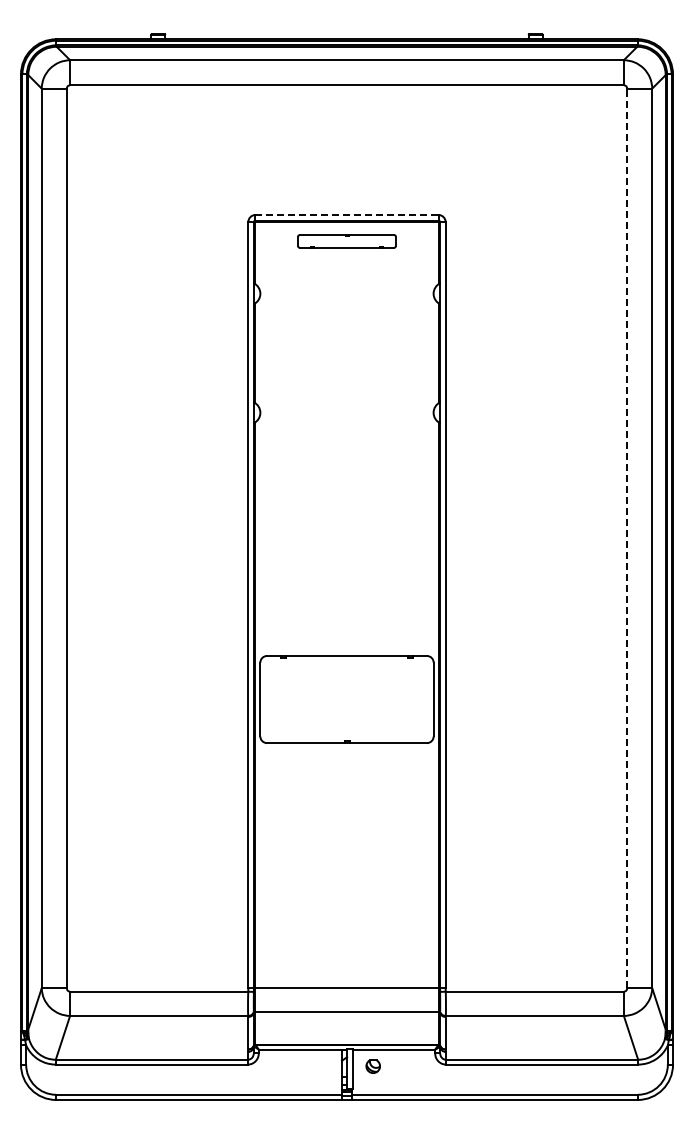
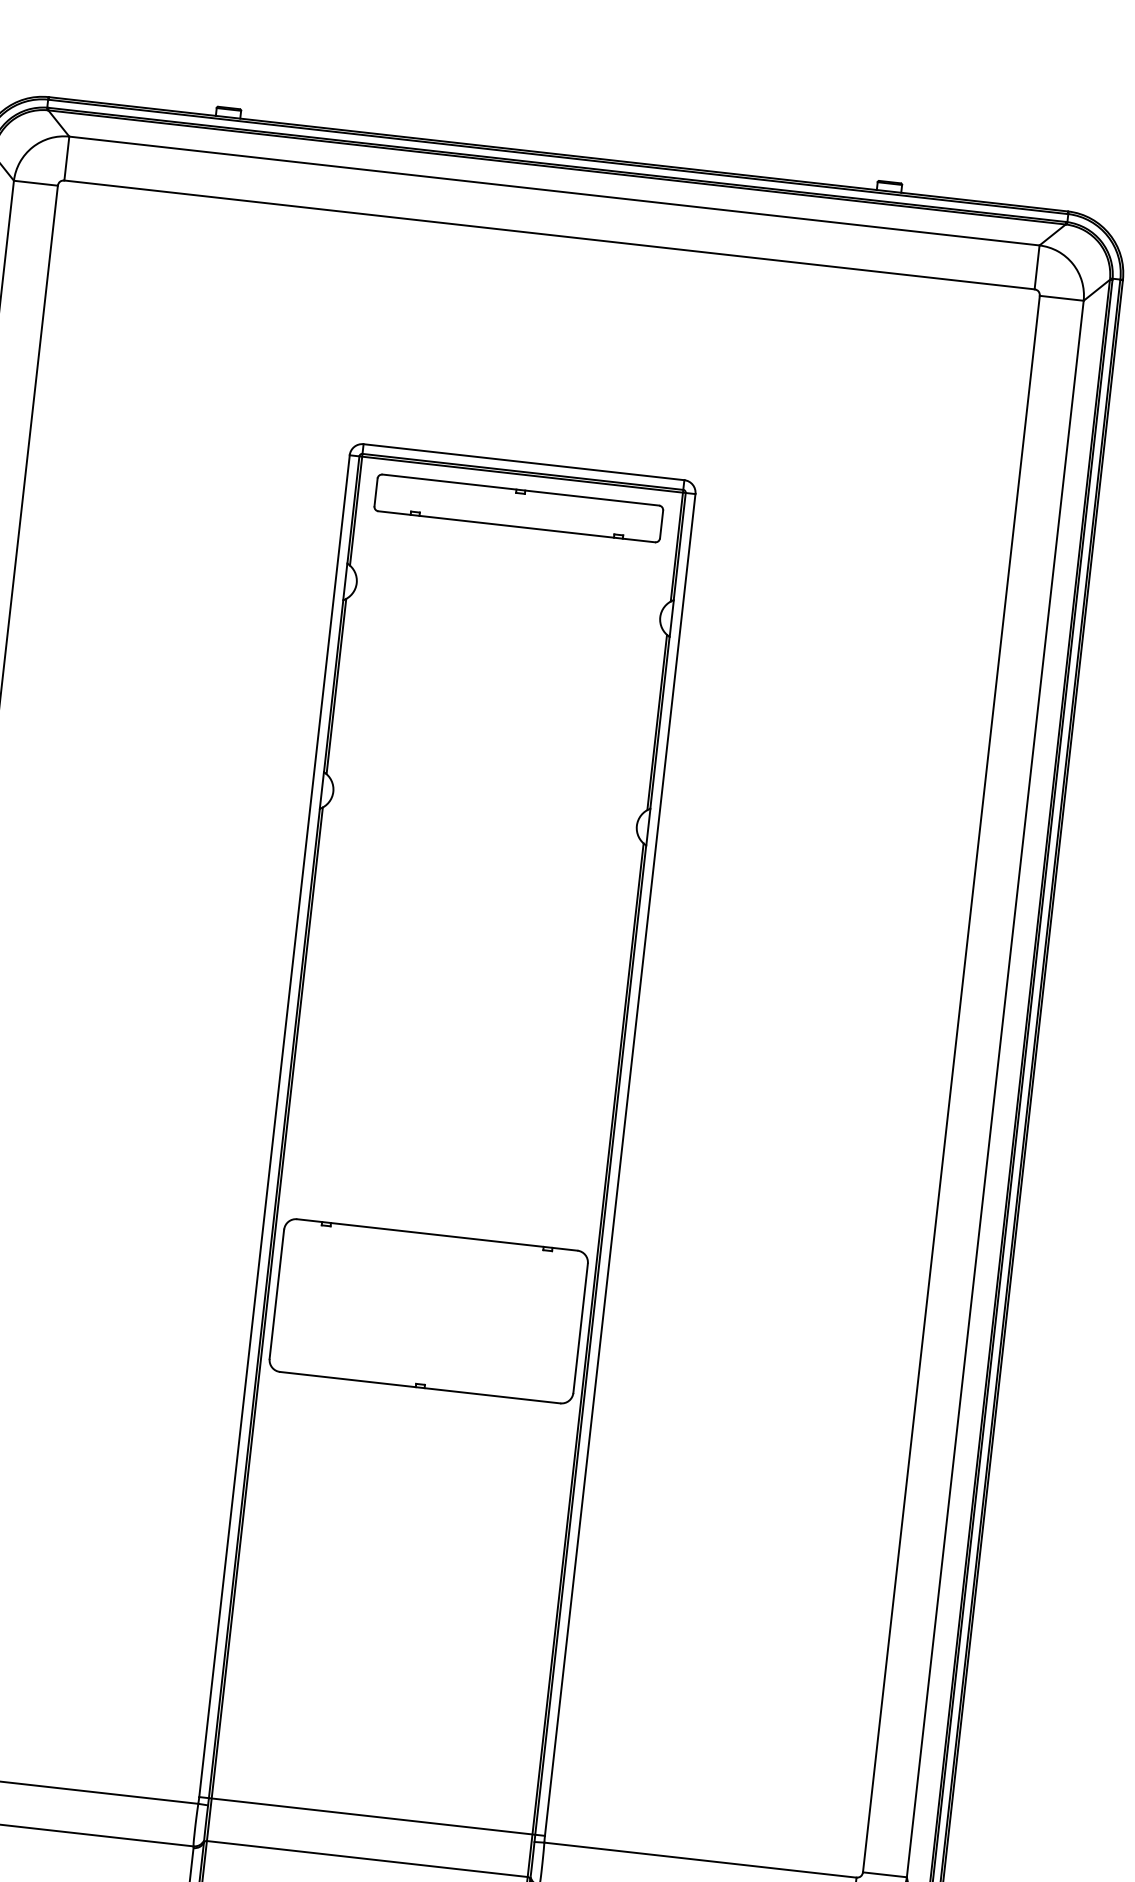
line: (346, 214) -> (523, 461), dashed -> solid
part: (346, 241) -> (517, 508), size x1.67
line: (627, 538) -> (951, 1084), dashed -> solid

